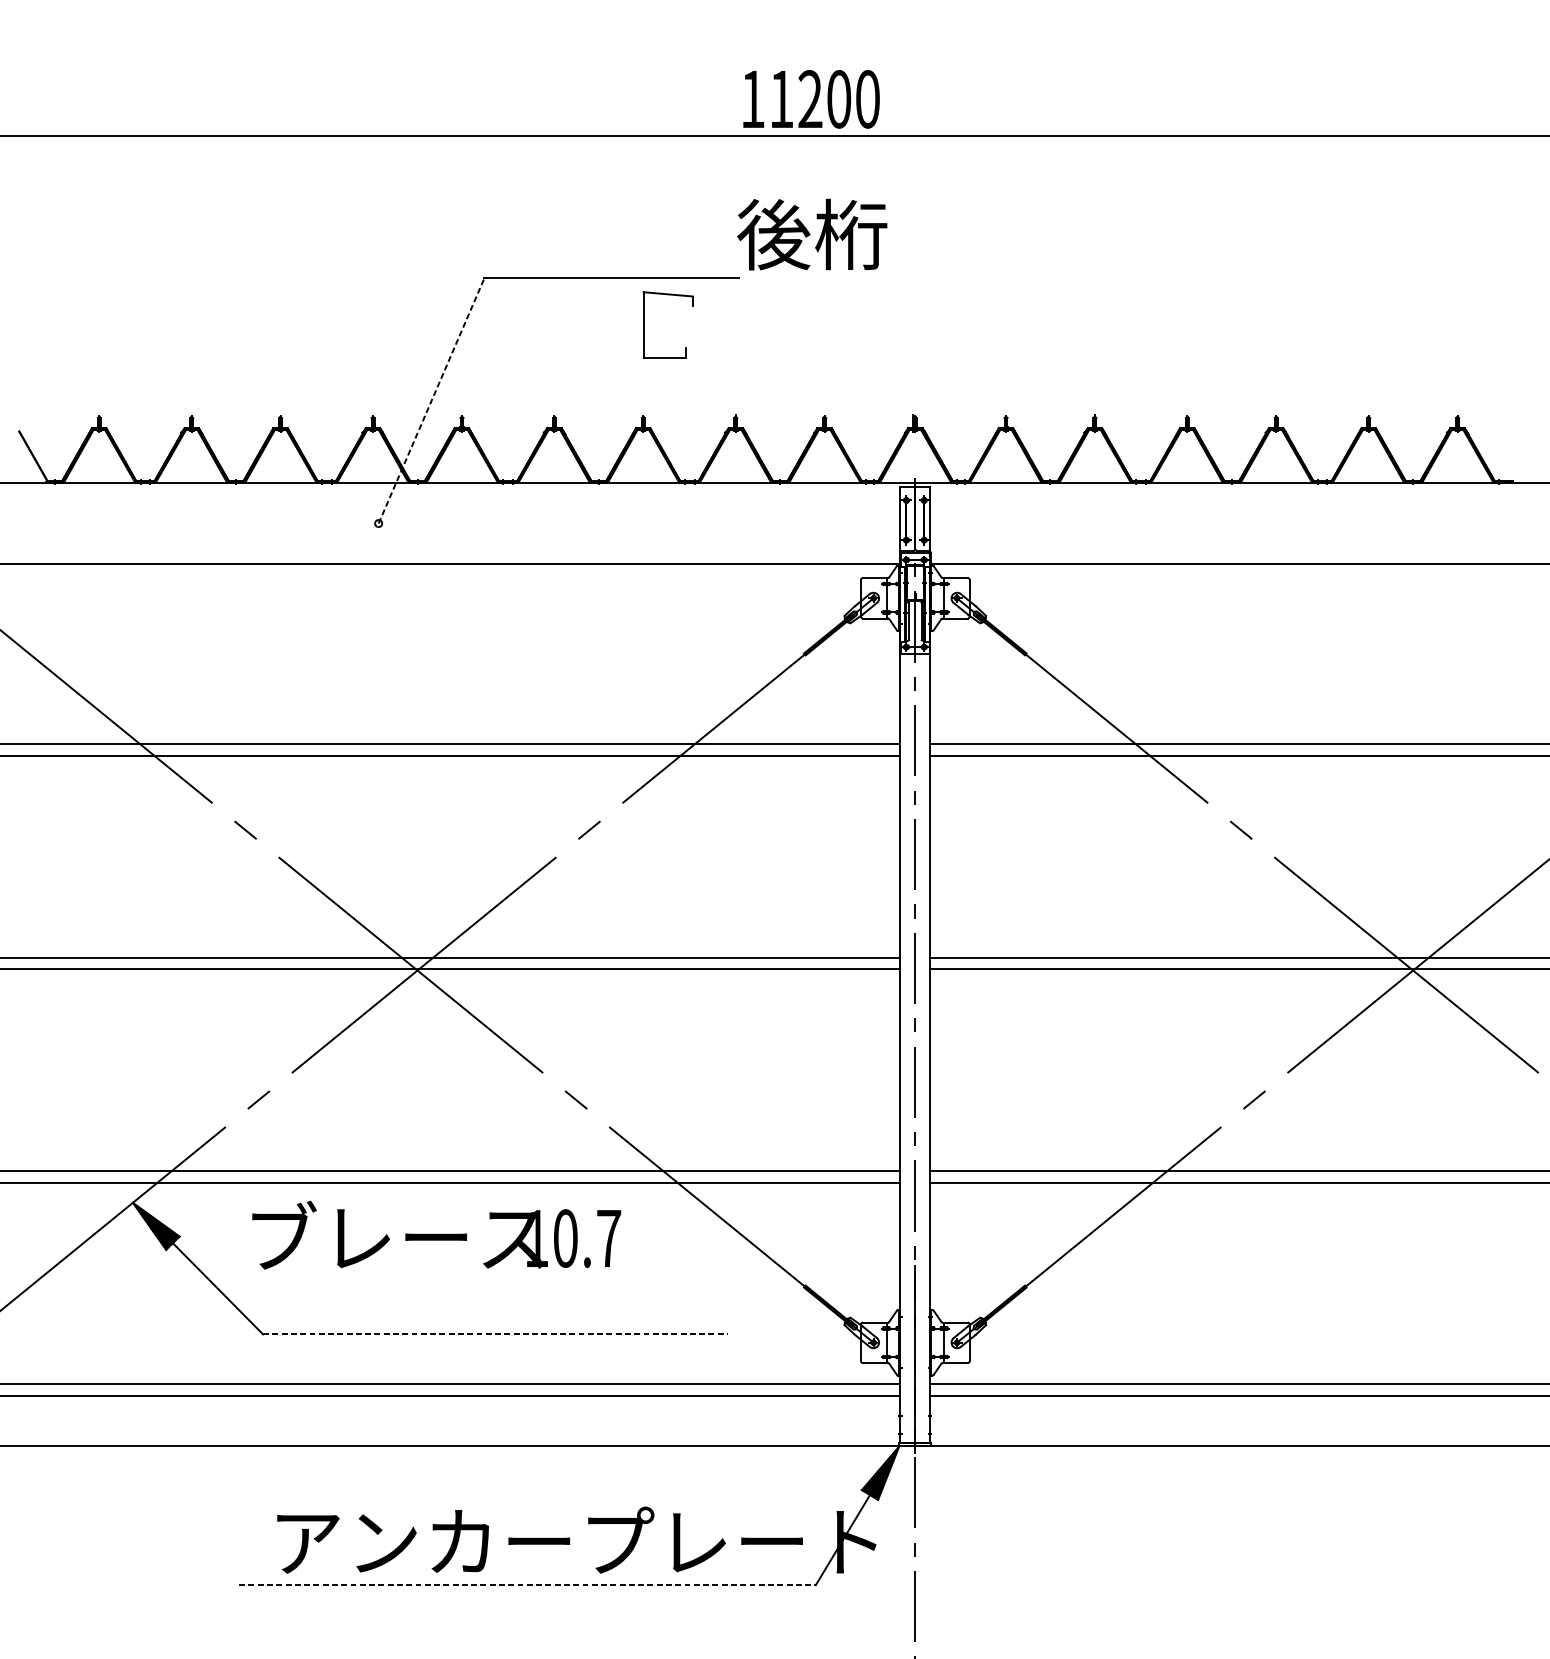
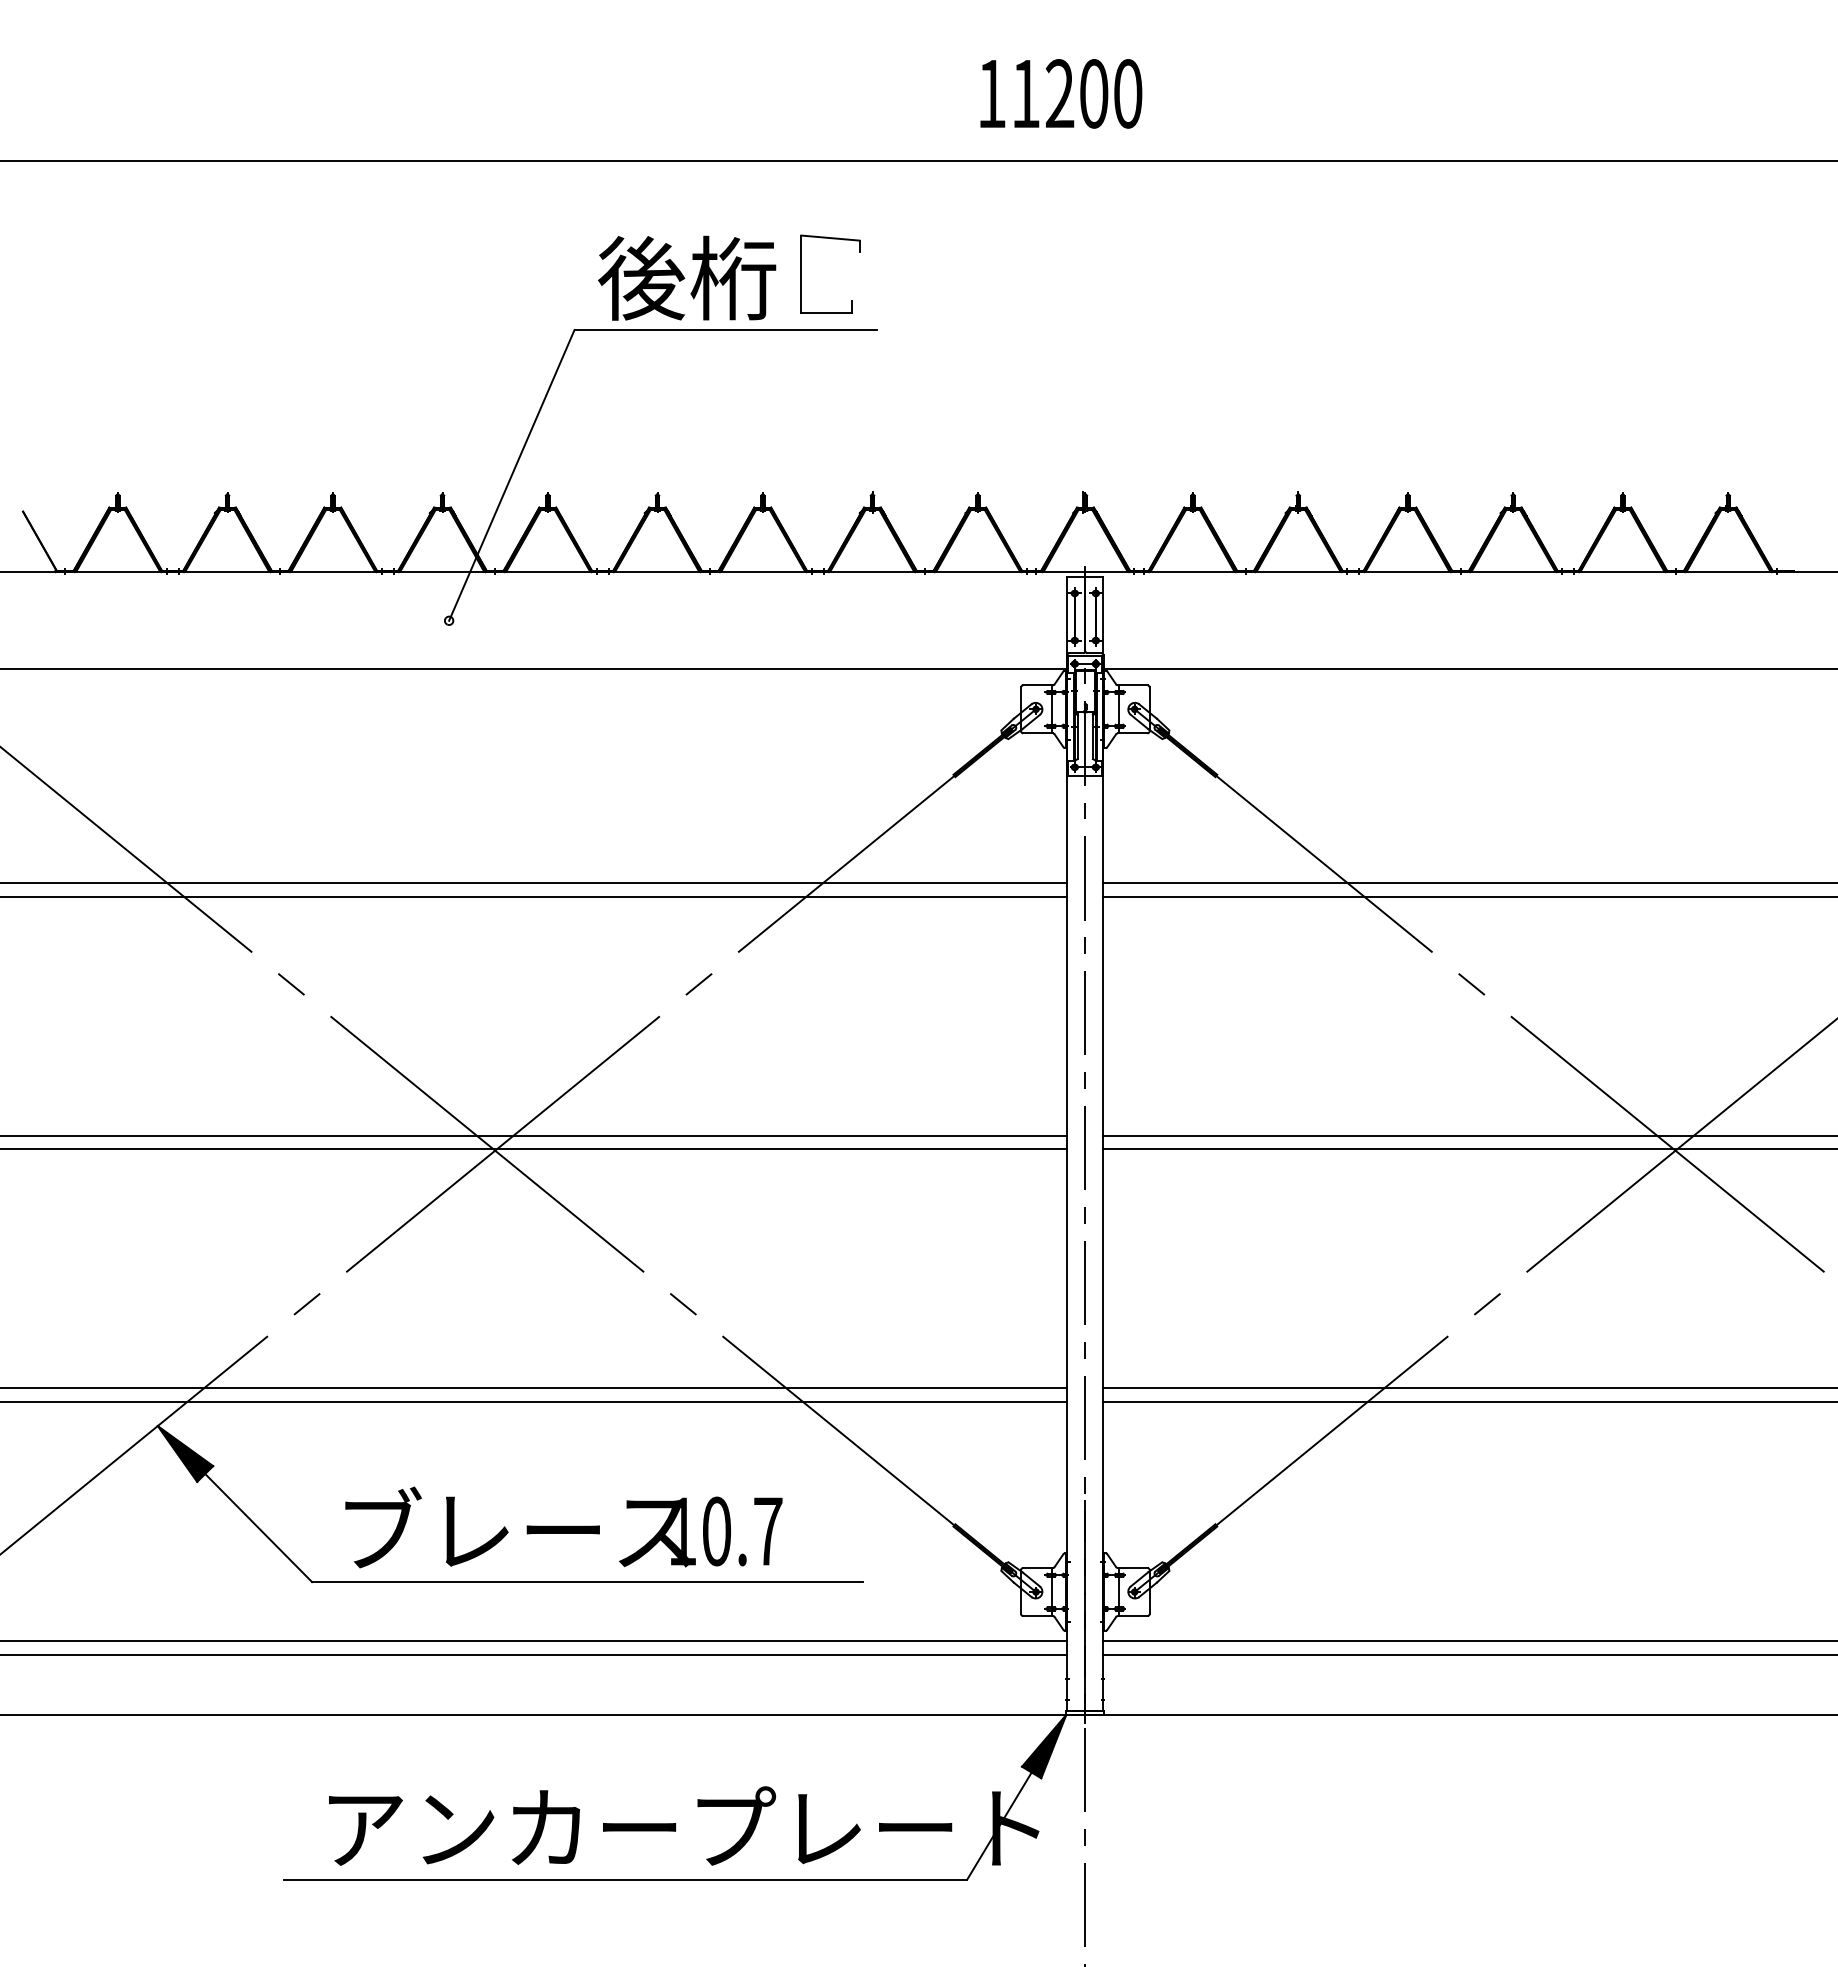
text: (811, 99) -> (1061, 93), moved
text: (812, 233) -> (687, 277), moved
part: (643, 324) -> (801, 273), moved
line: (432, 400) -> (512, 474), dashed -> solid
text: (436, 1235) -> (563, 1527), moved
line: (495, 1334) -> (587, 1582), dashed -> solid
line: (527, 1585) -> (625, 1879), dashed -> solid

